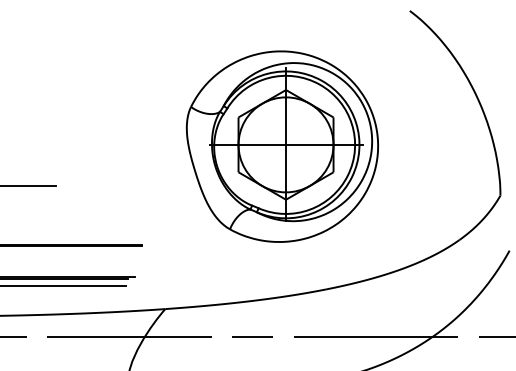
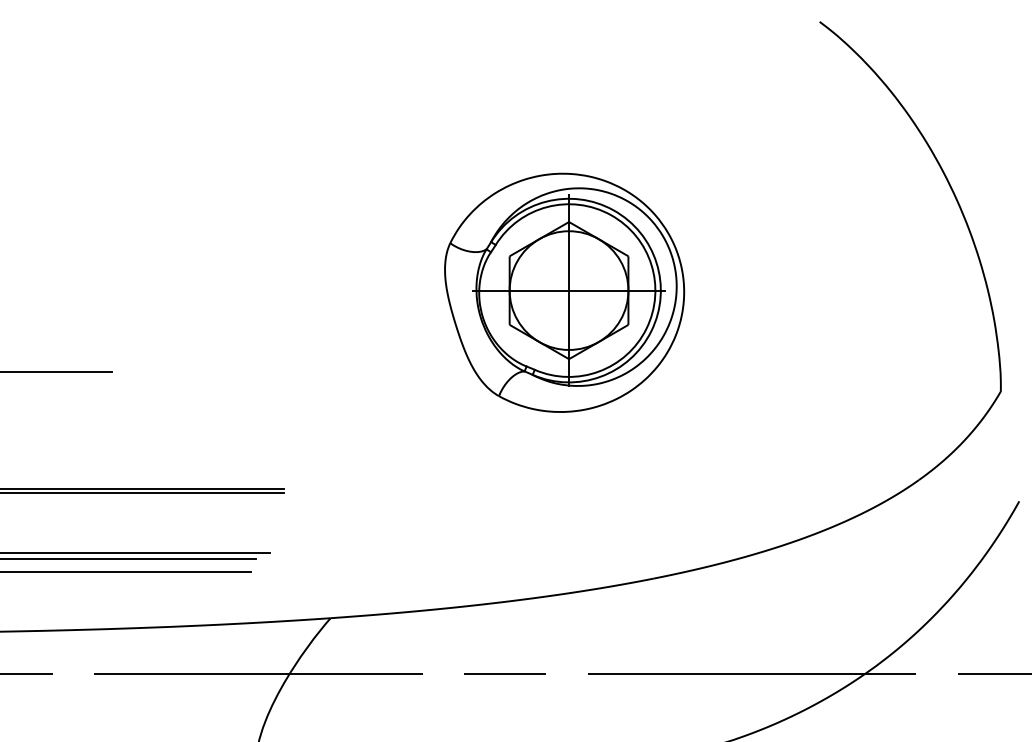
part: (281, 145) -> (563, 290), size x0.62

